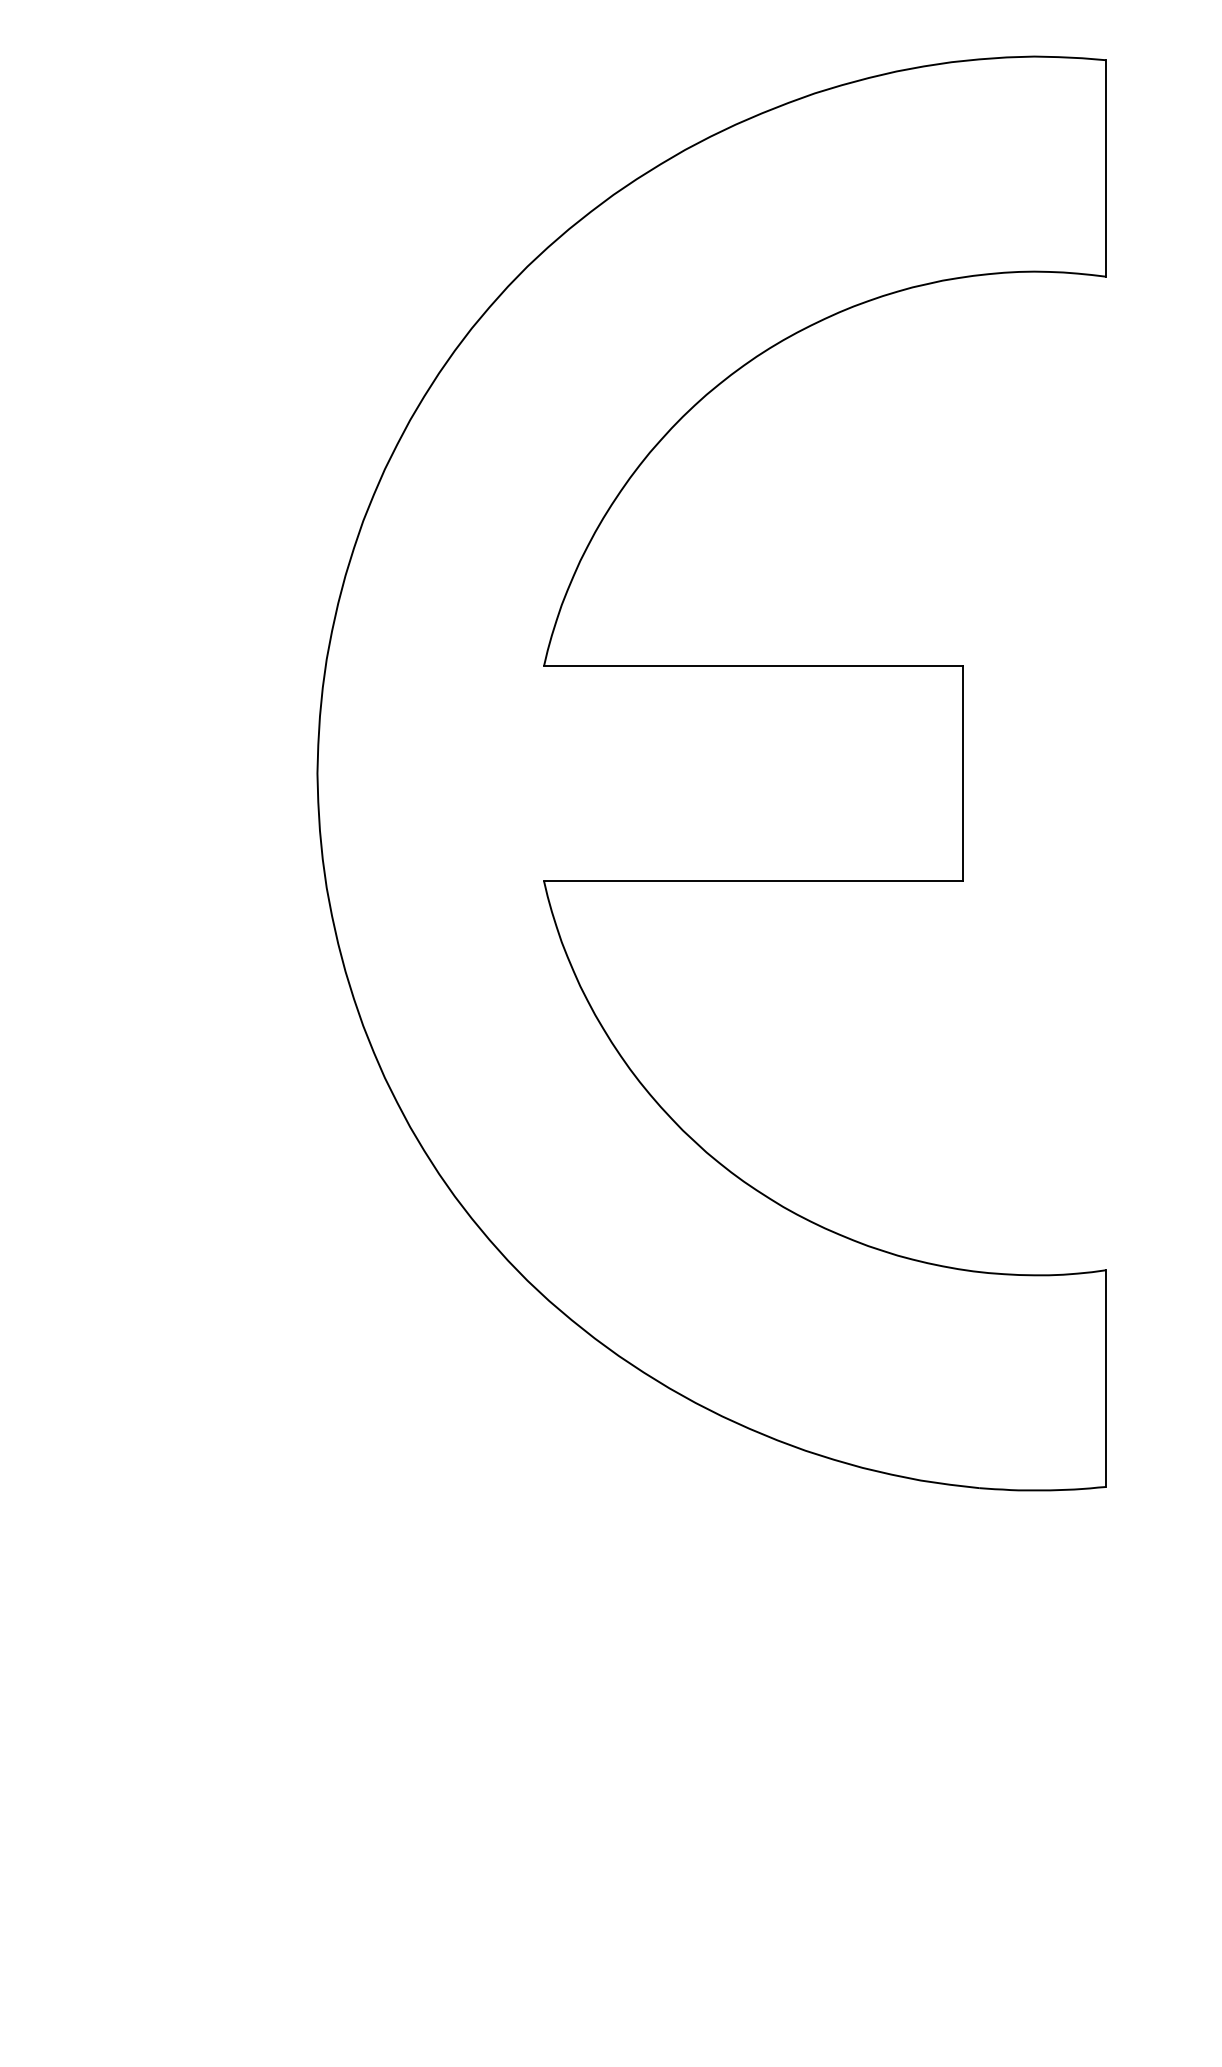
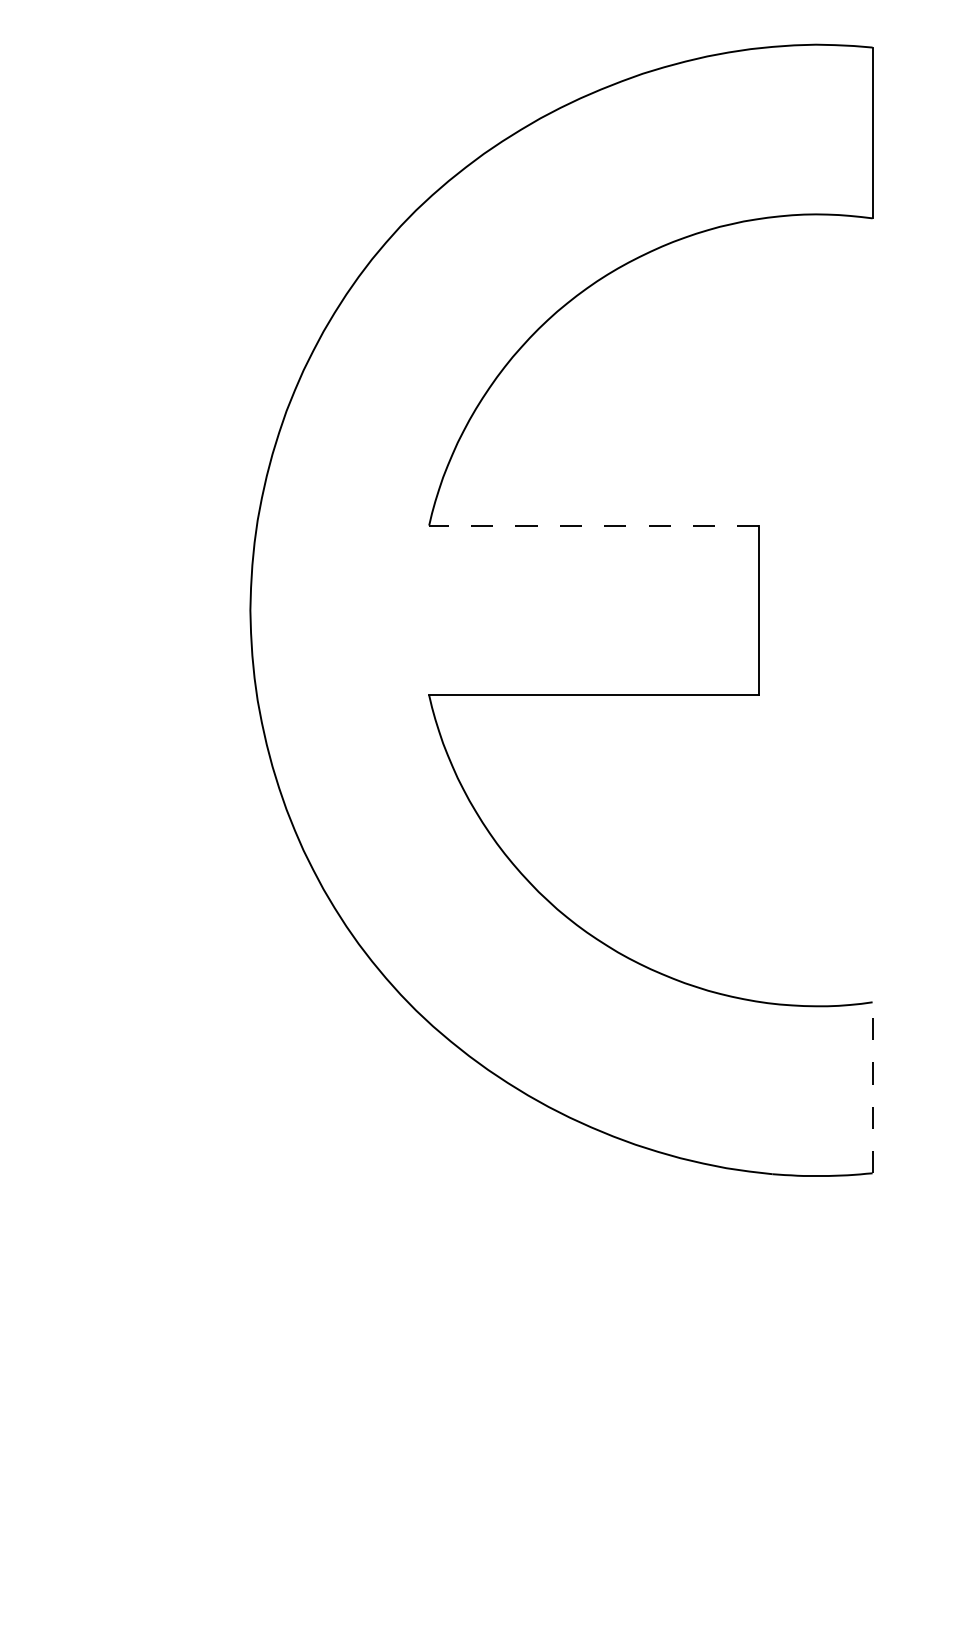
line: (752, 665) -> (593, 525), solid -> dashed
line: (1105, 1378) -> (872, 1087), solid -> dashed

